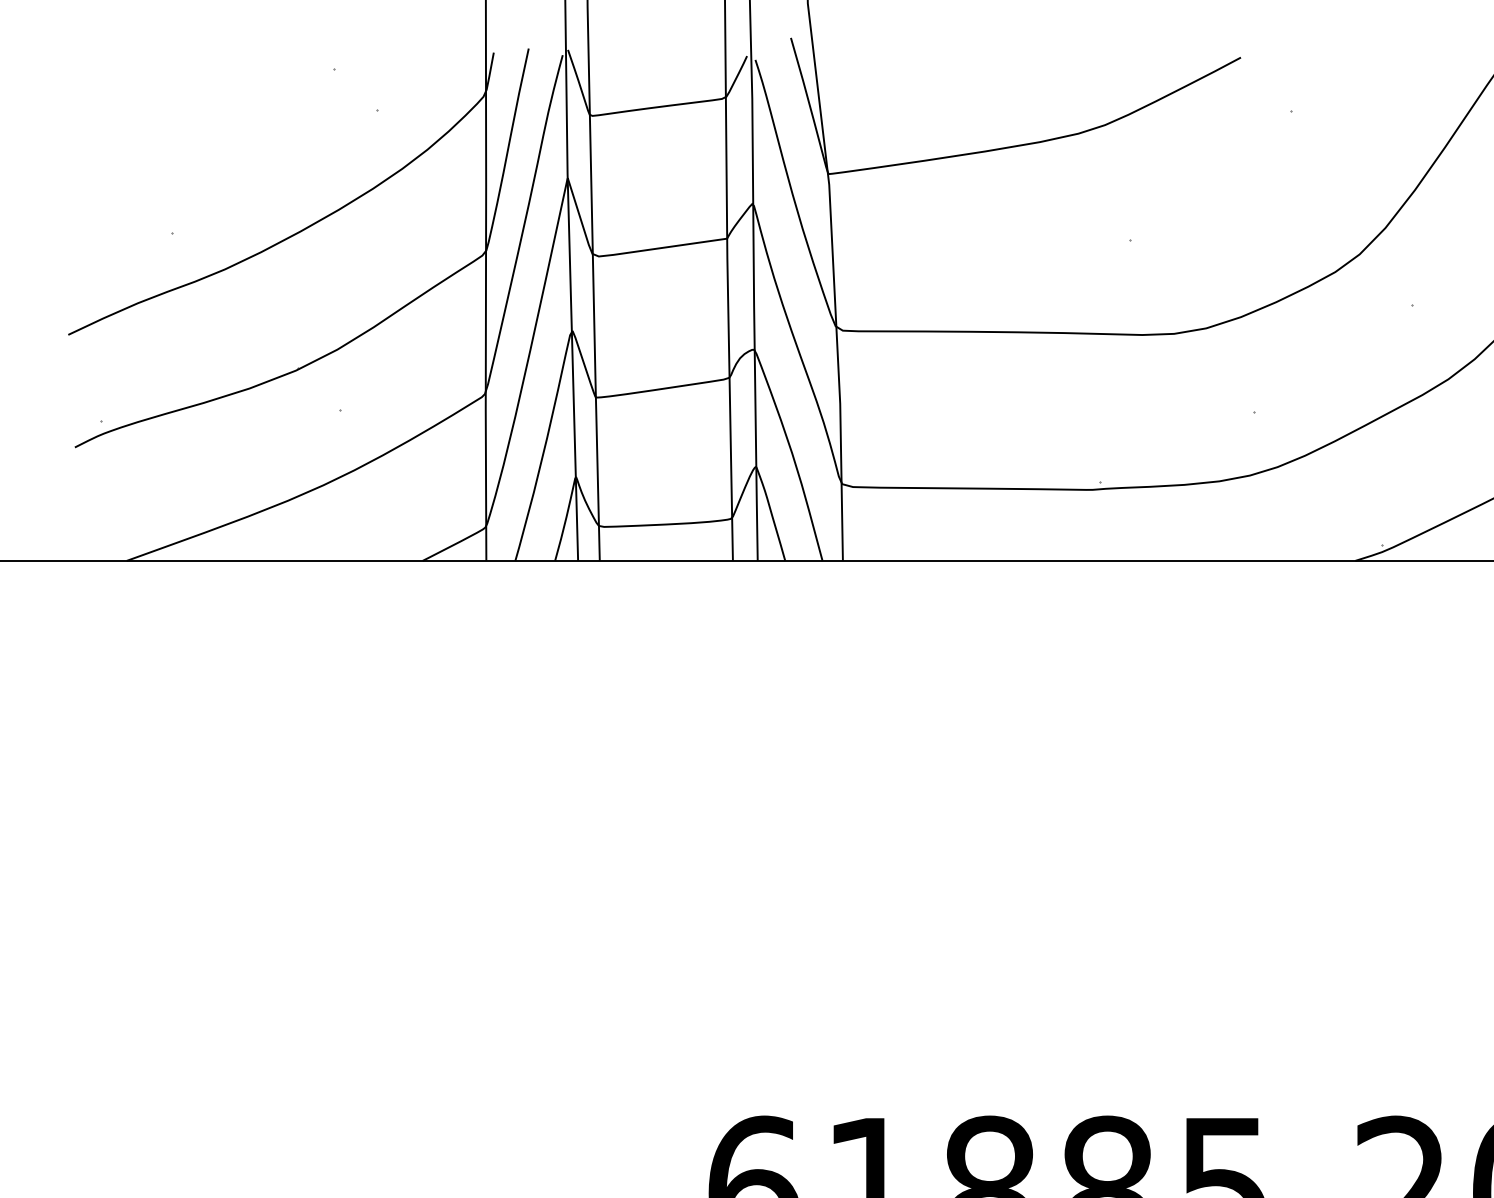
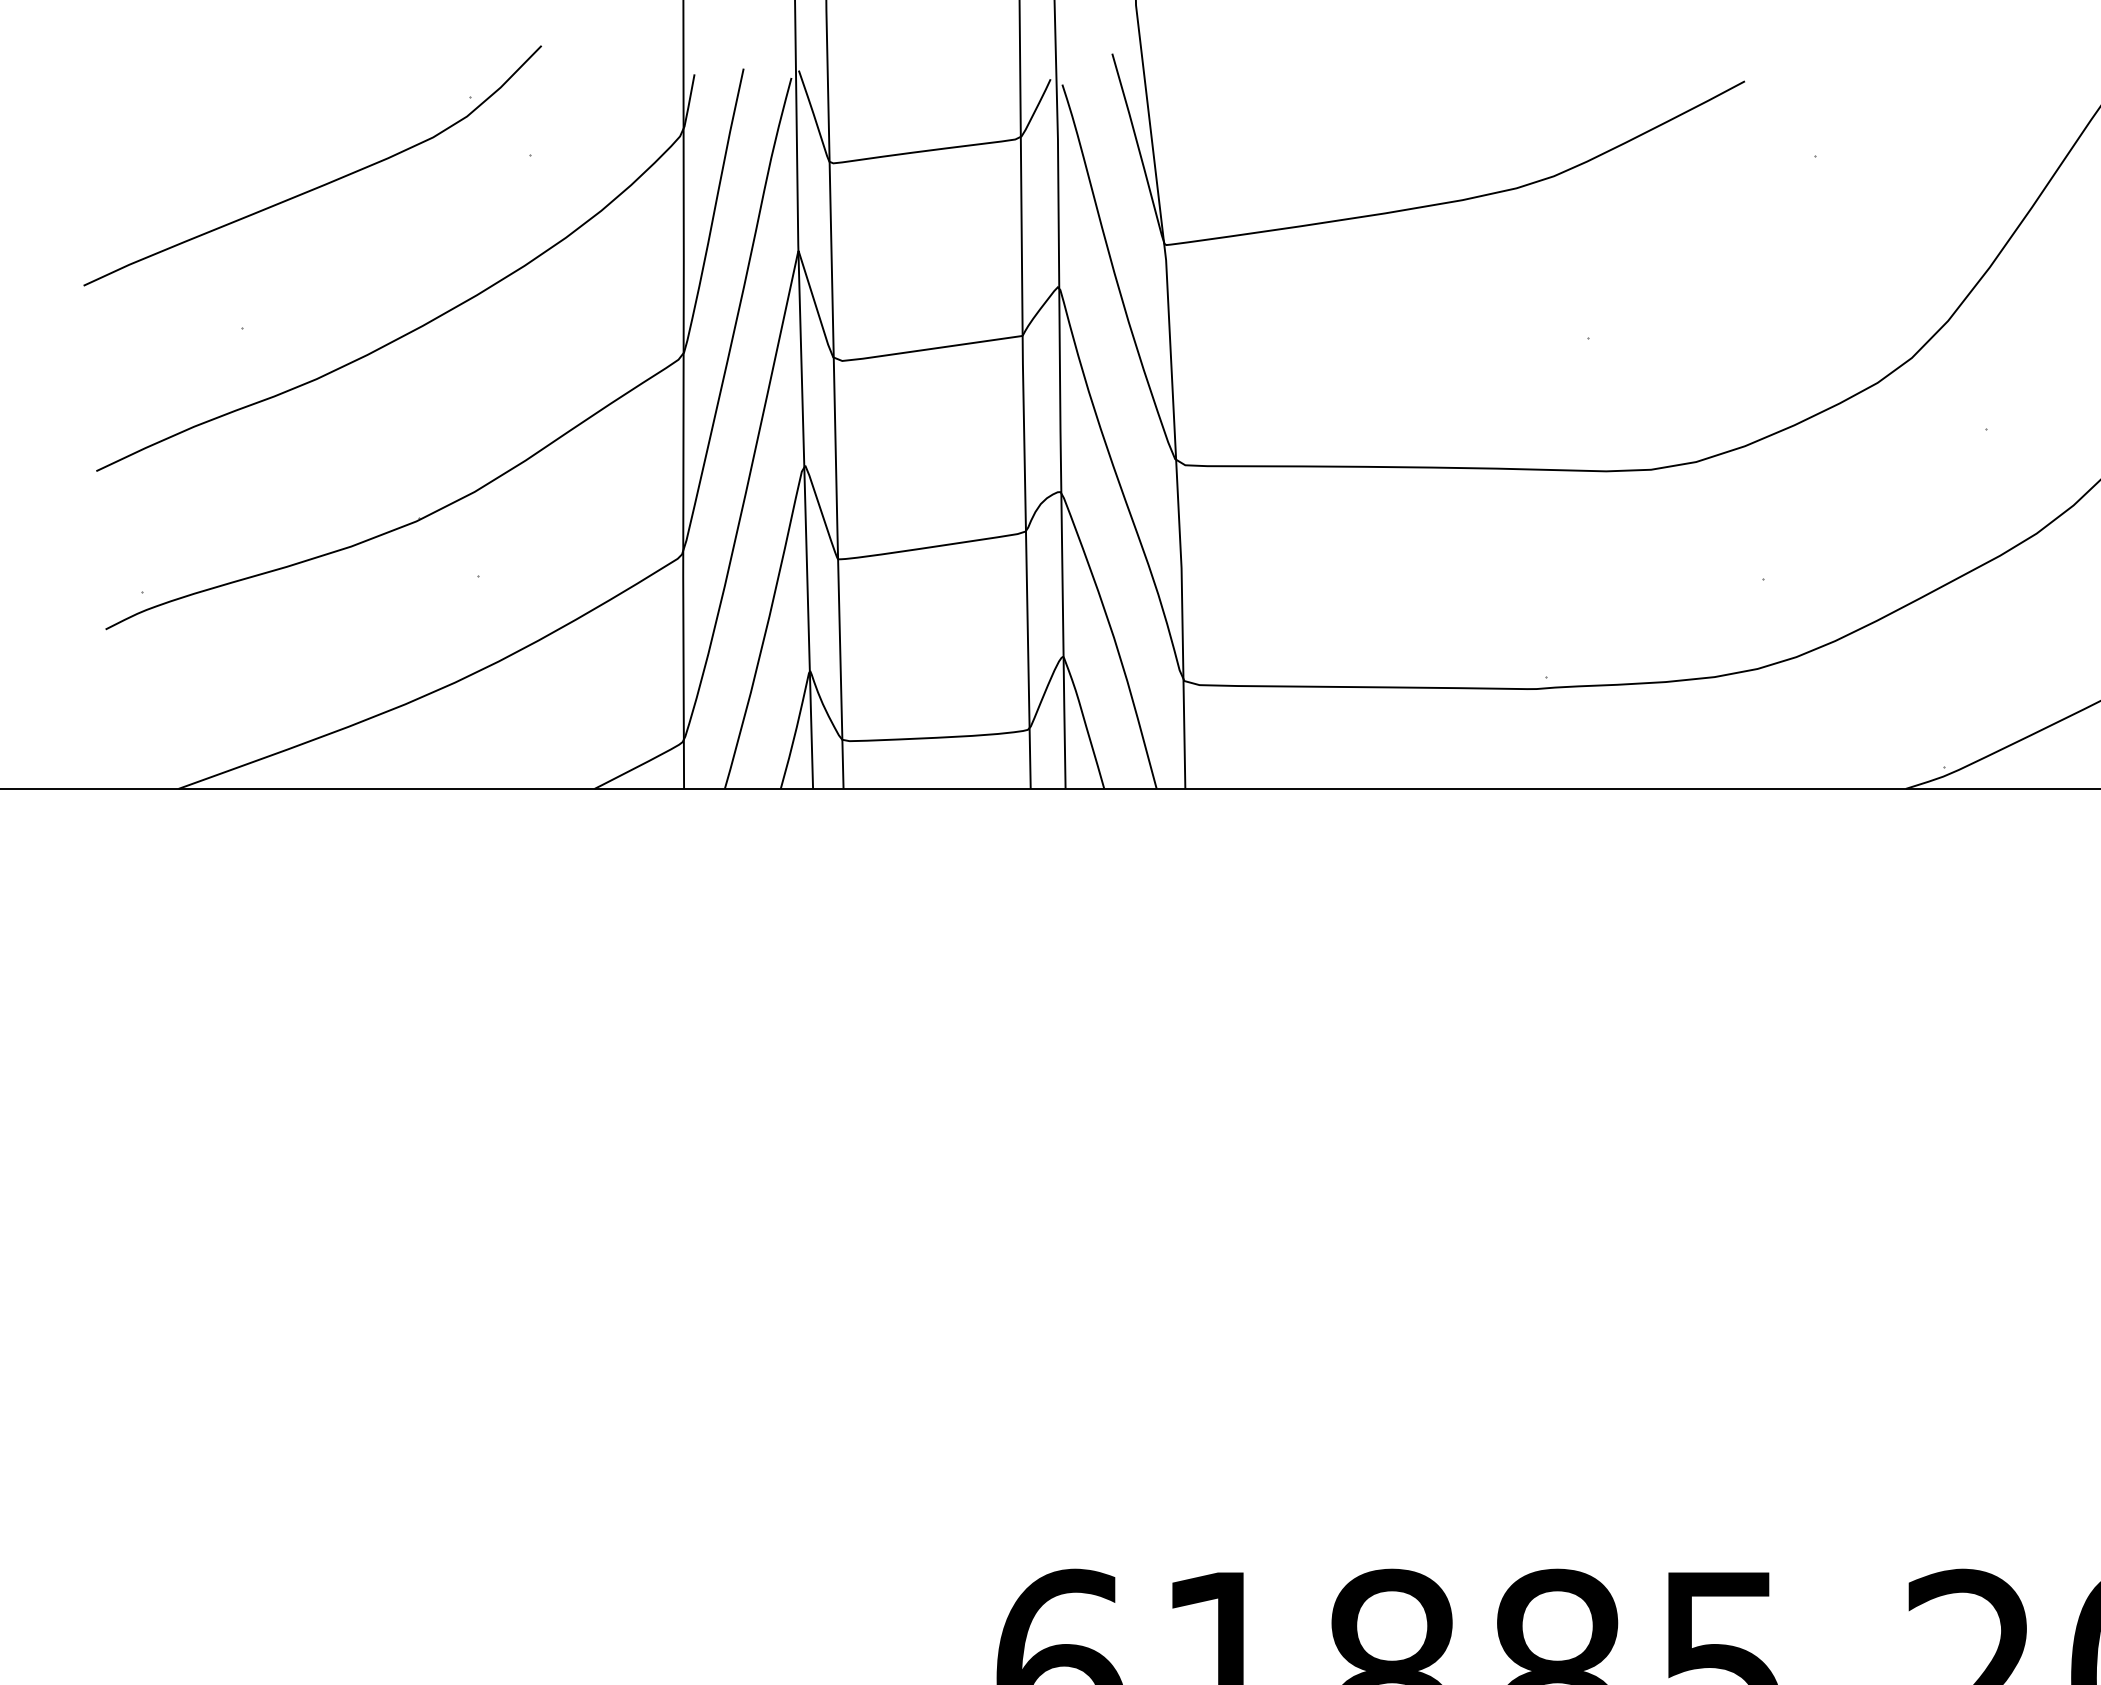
curve: (229, 130) -> (322, 184), added

